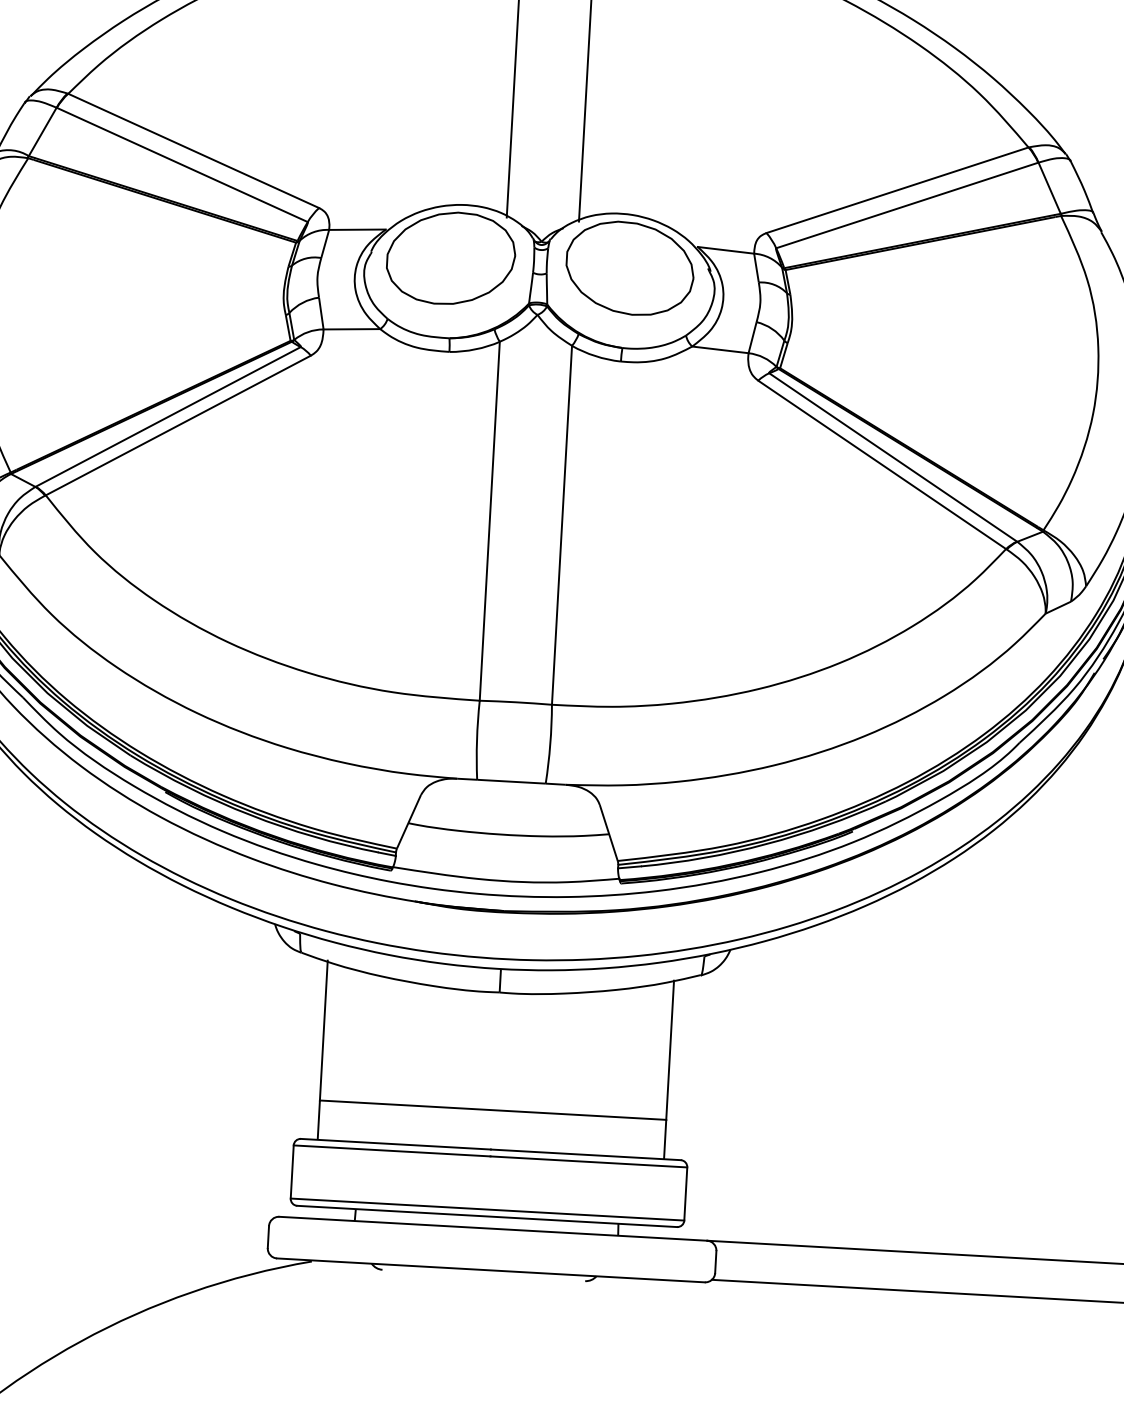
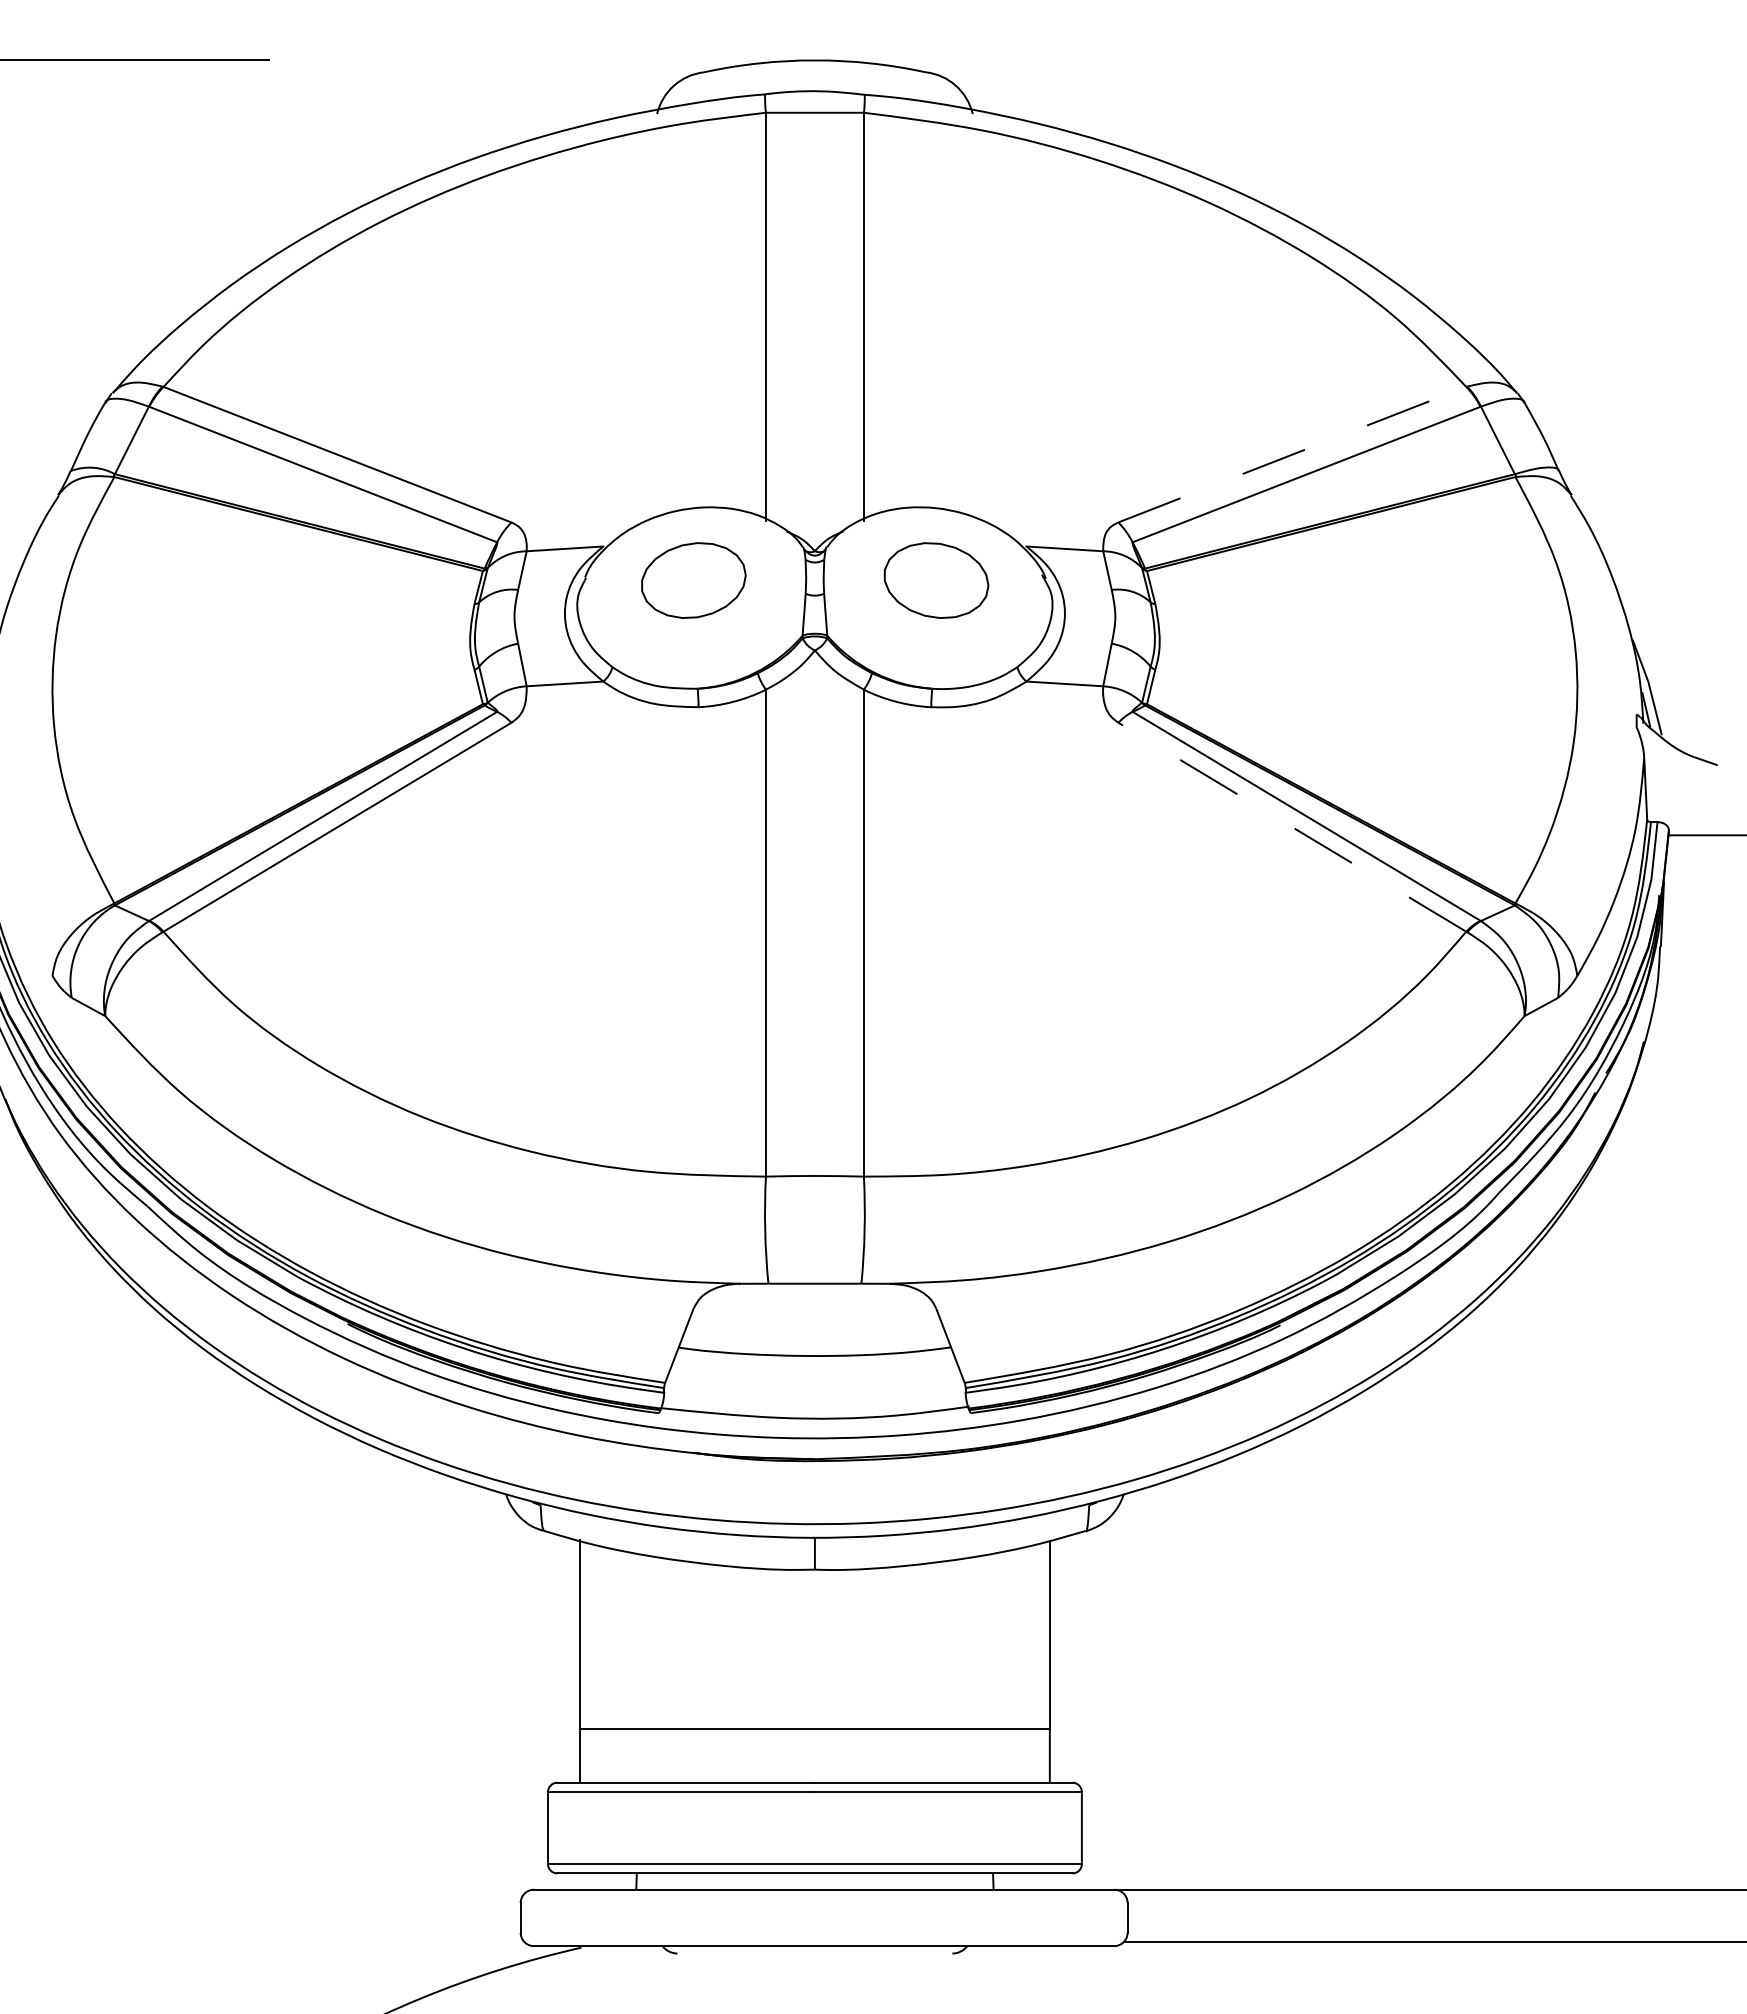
line: (897, 190) -> (1292, 454), solid -> dashed
part: (450, 258) -> (693, 580), size x0.6
part: (630, 268) -> (936, 580), size x0.6
line: (882, 465) -> (1292, 827), solid -> dashed

